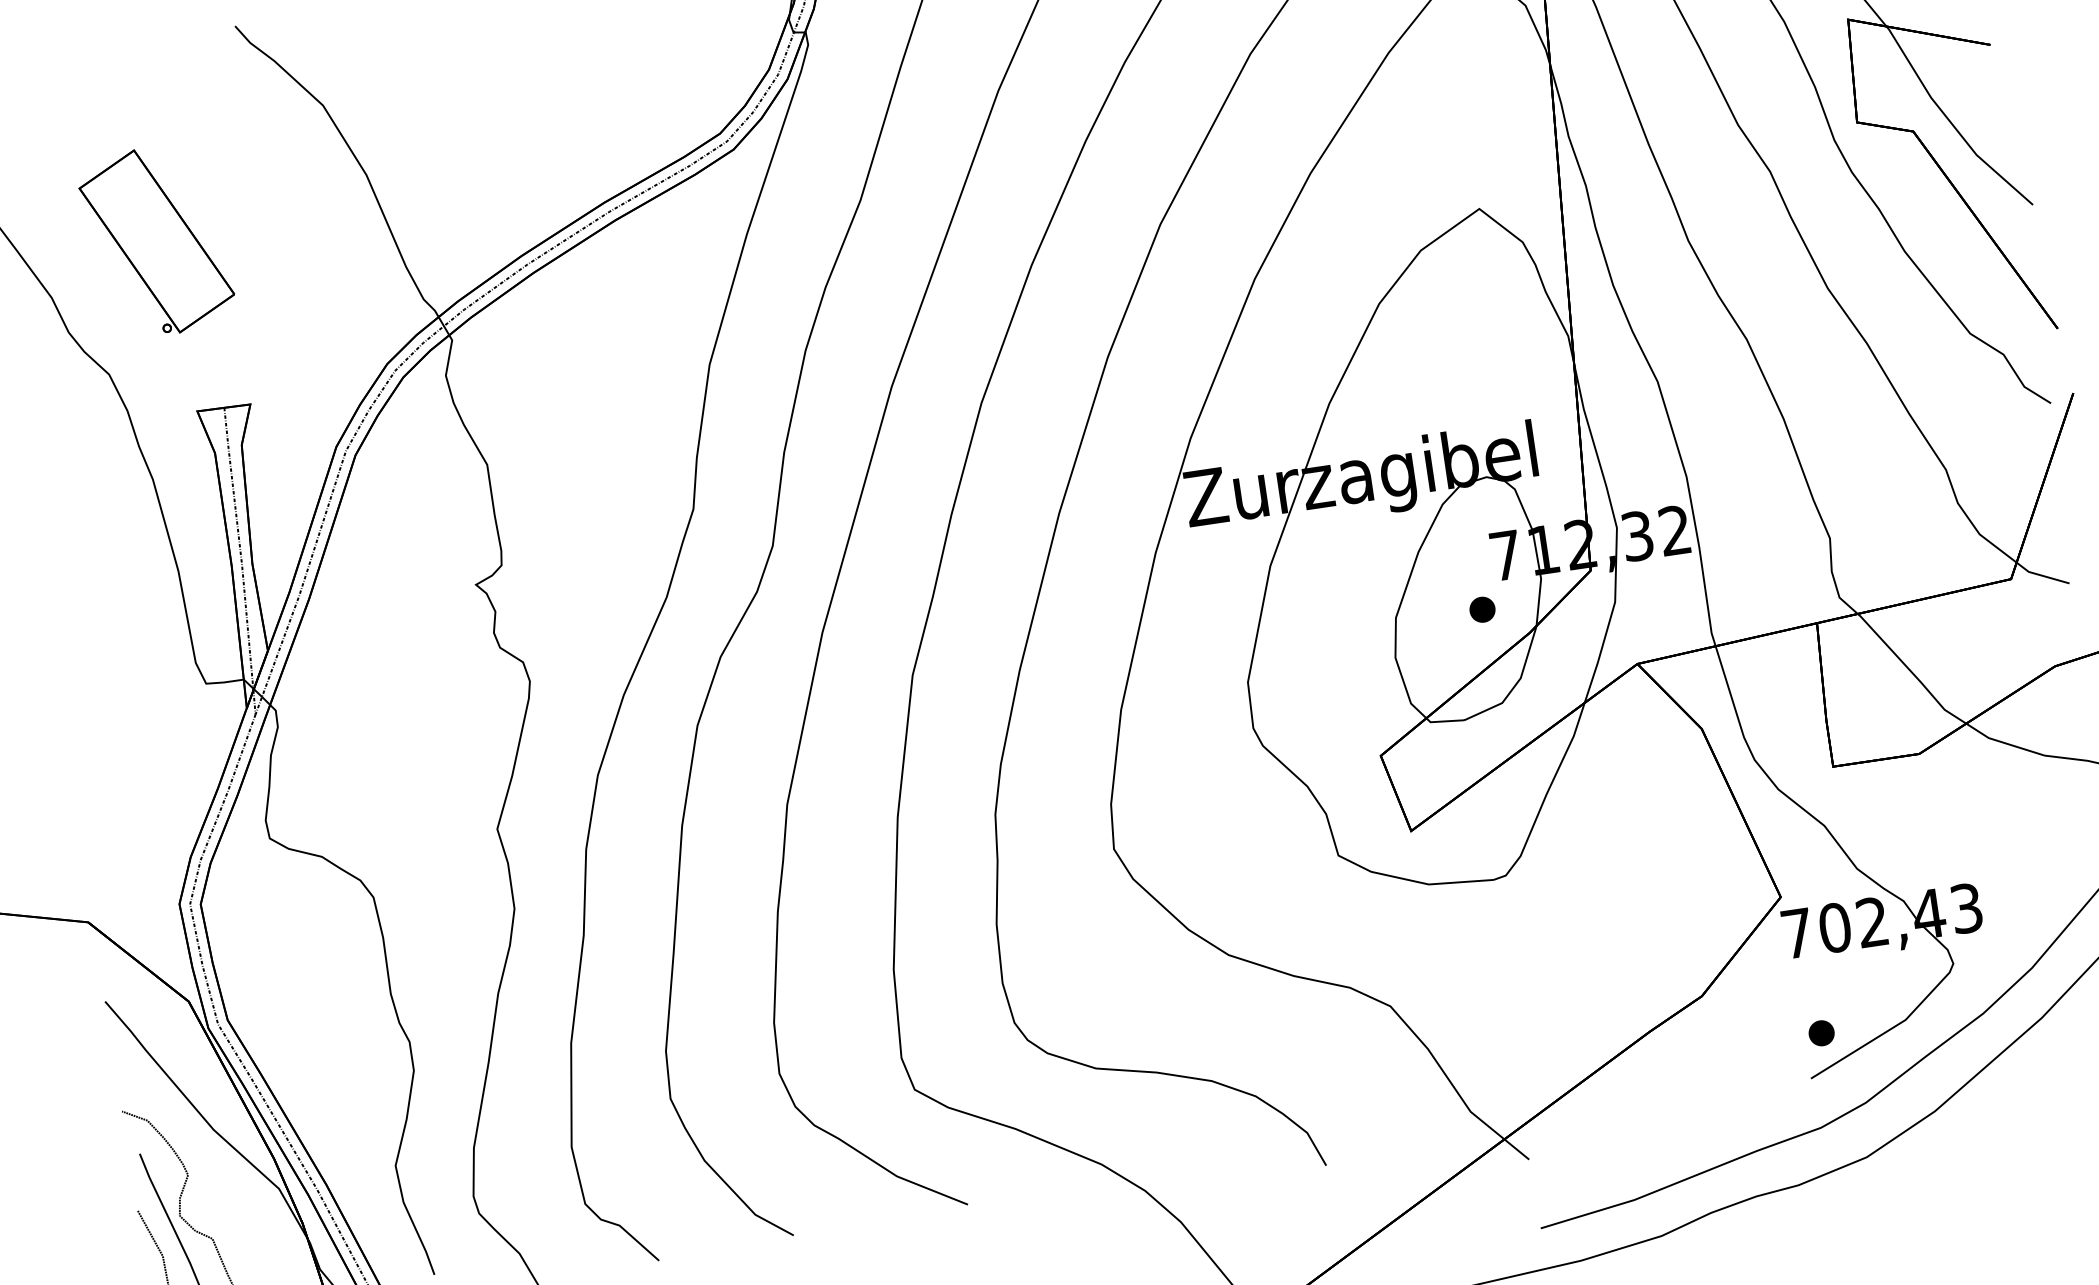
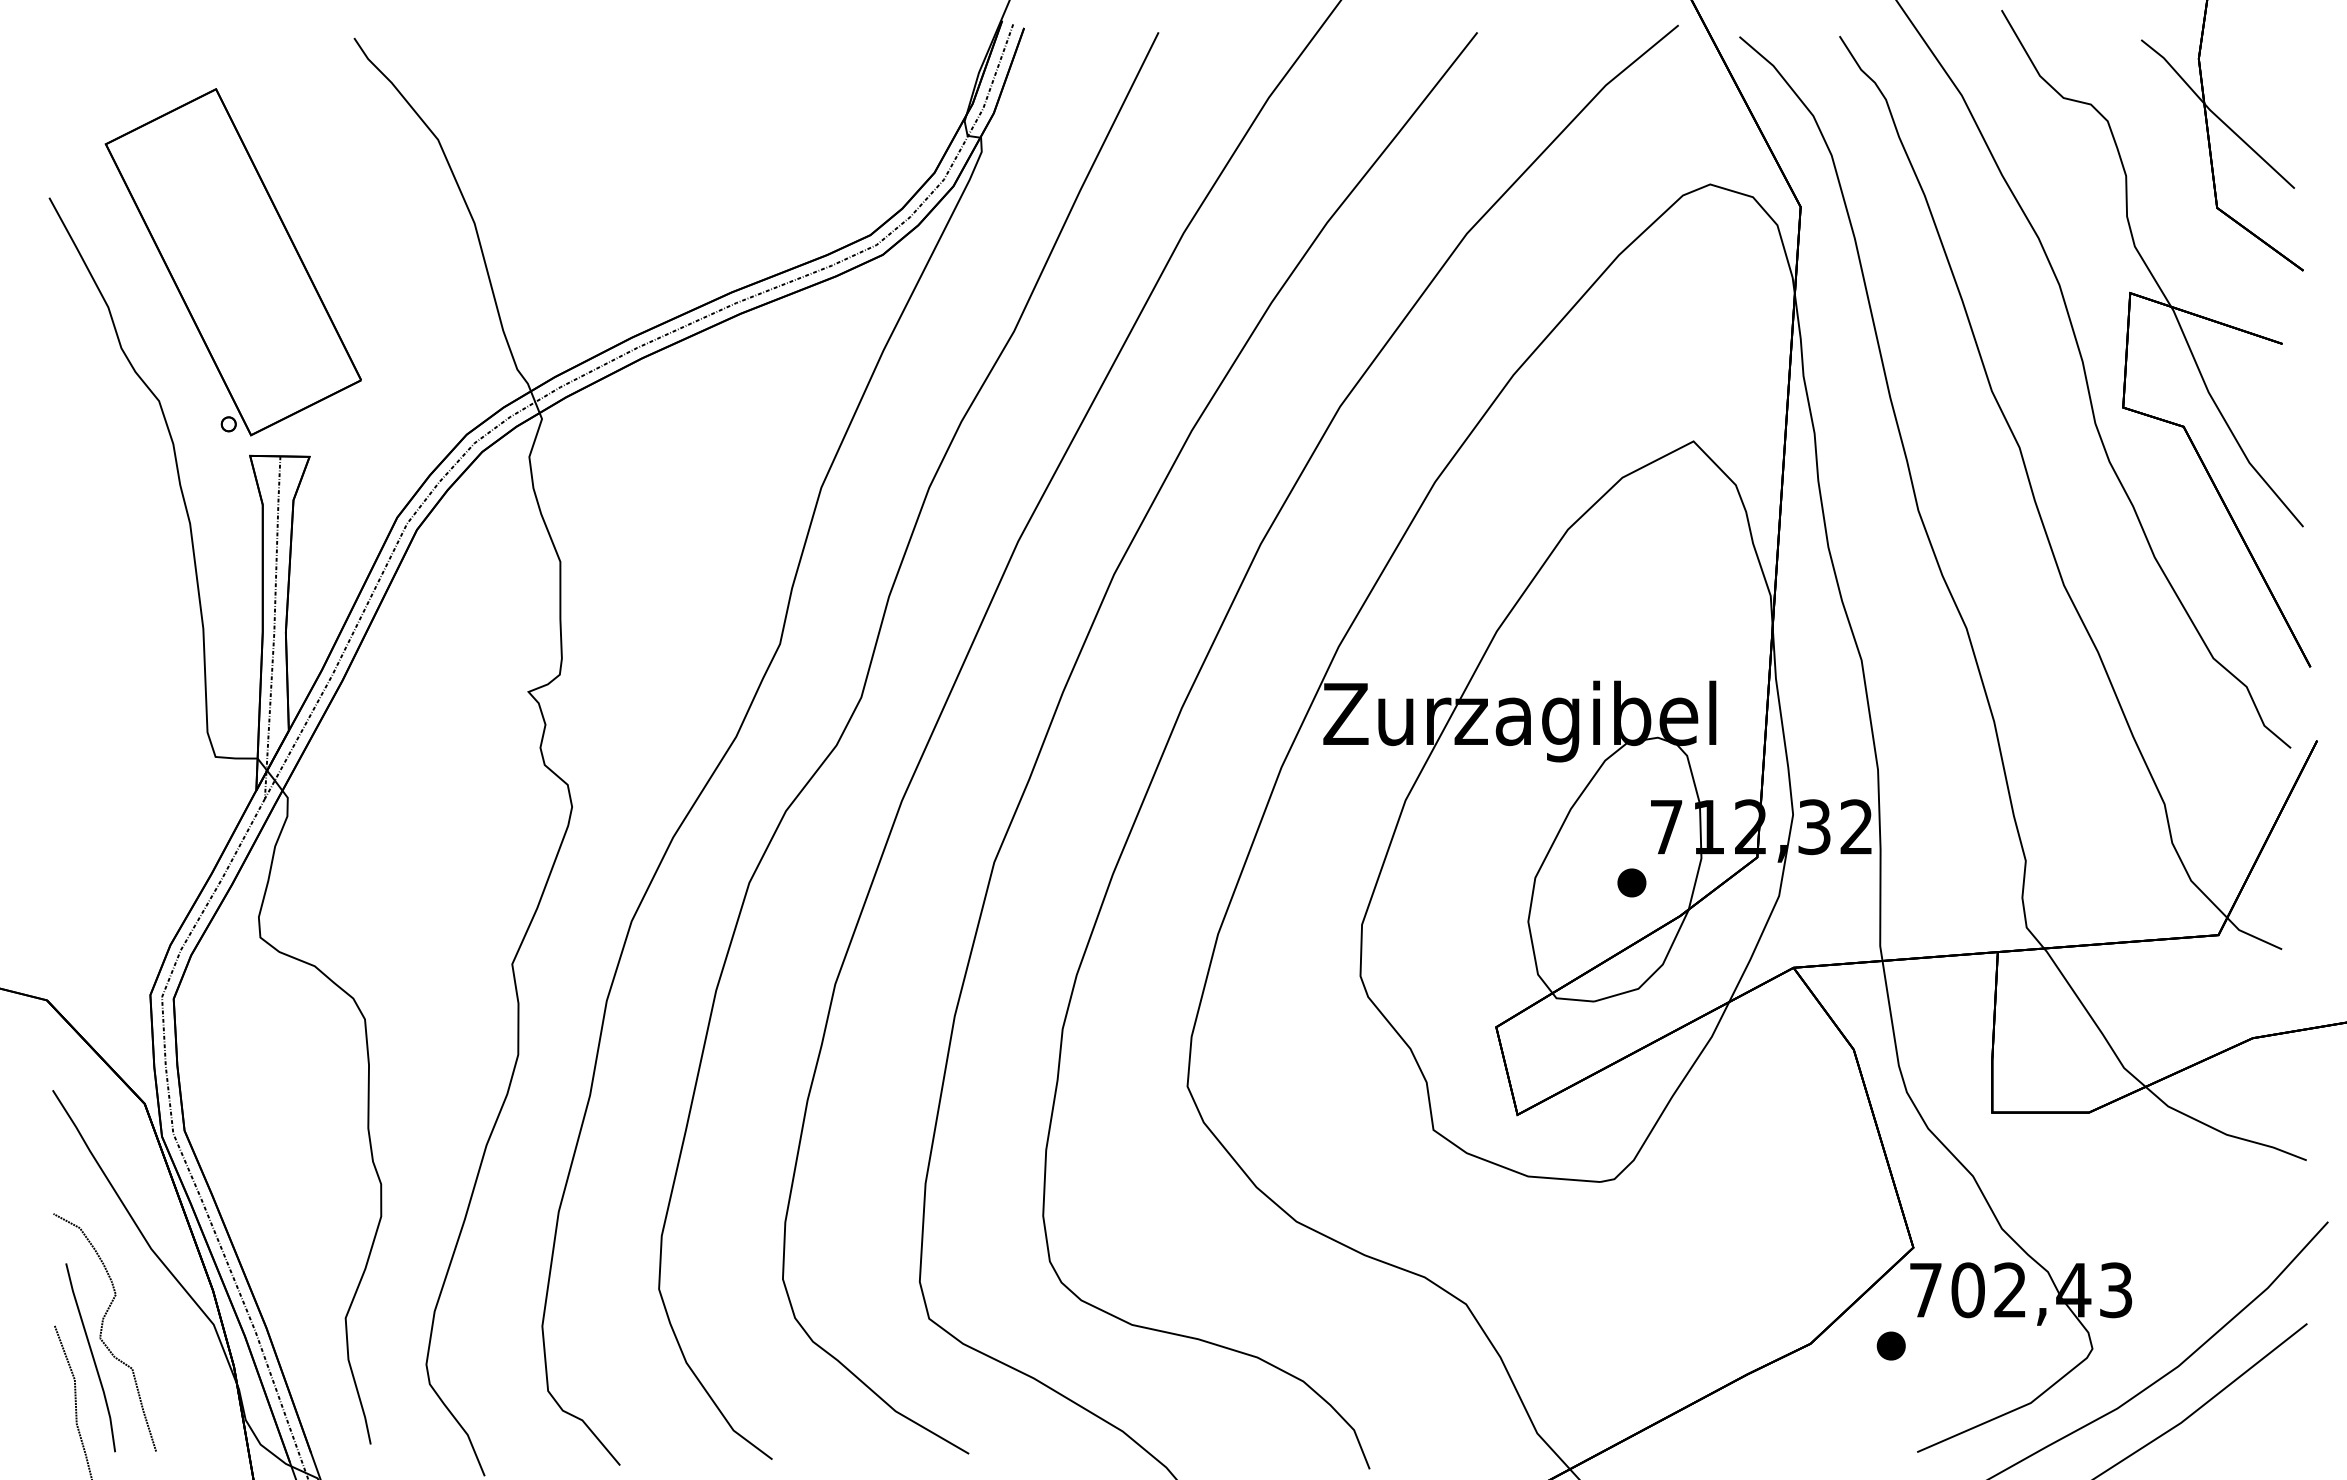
part: (156, 241) -> (232, 262), size x1.67
part: (1820, 1032) -> (1890, 1345), moved

